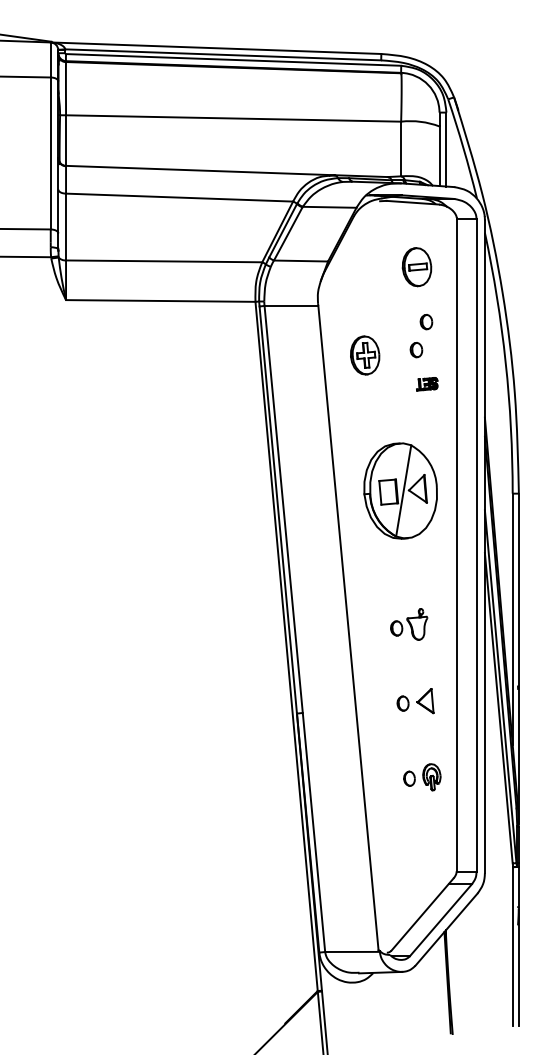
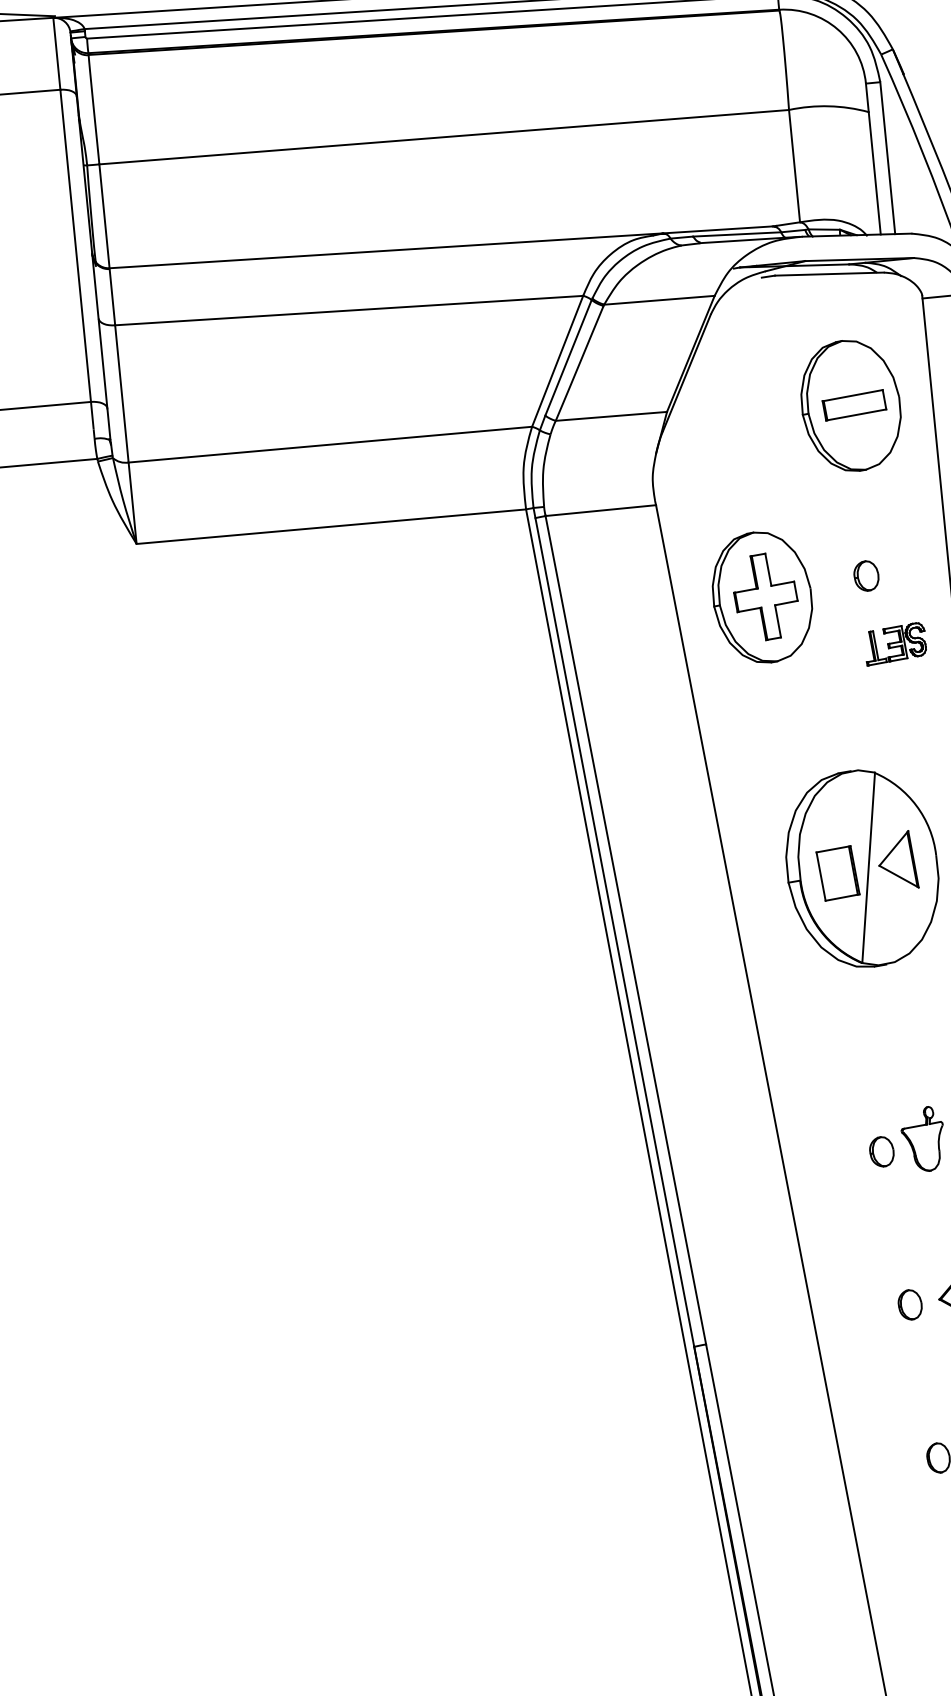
part: (416, 266) -> (849, 404), size x1.67
part: (426, 322) -> (881, 517), removed
part: (364, 355) -> (760, 597), size x1.67
part: (426, 384) -> (894, 644), size x1.43

